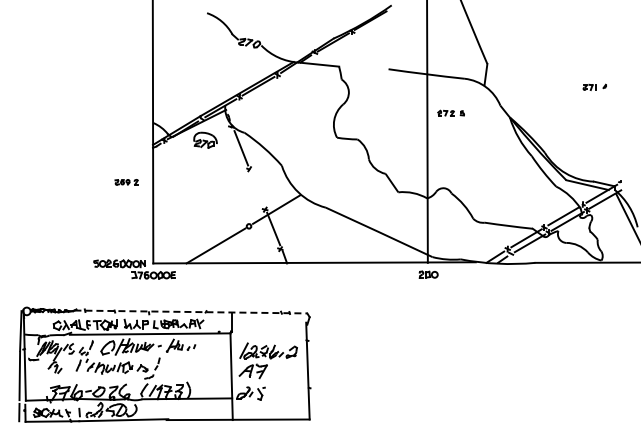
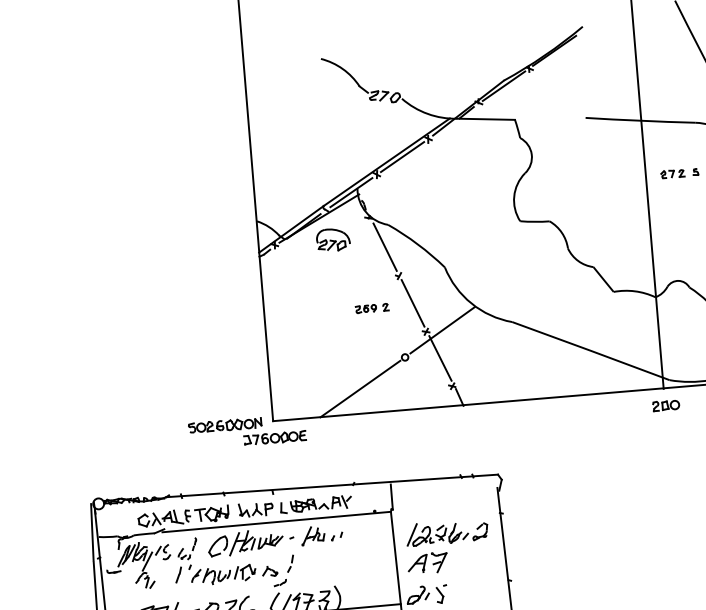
part: (126, 182) -> (371, 308), moved
line: (257, 188) -> (412, 302), added
line: (191, 312) -> (333, 486), dashed -> solid

